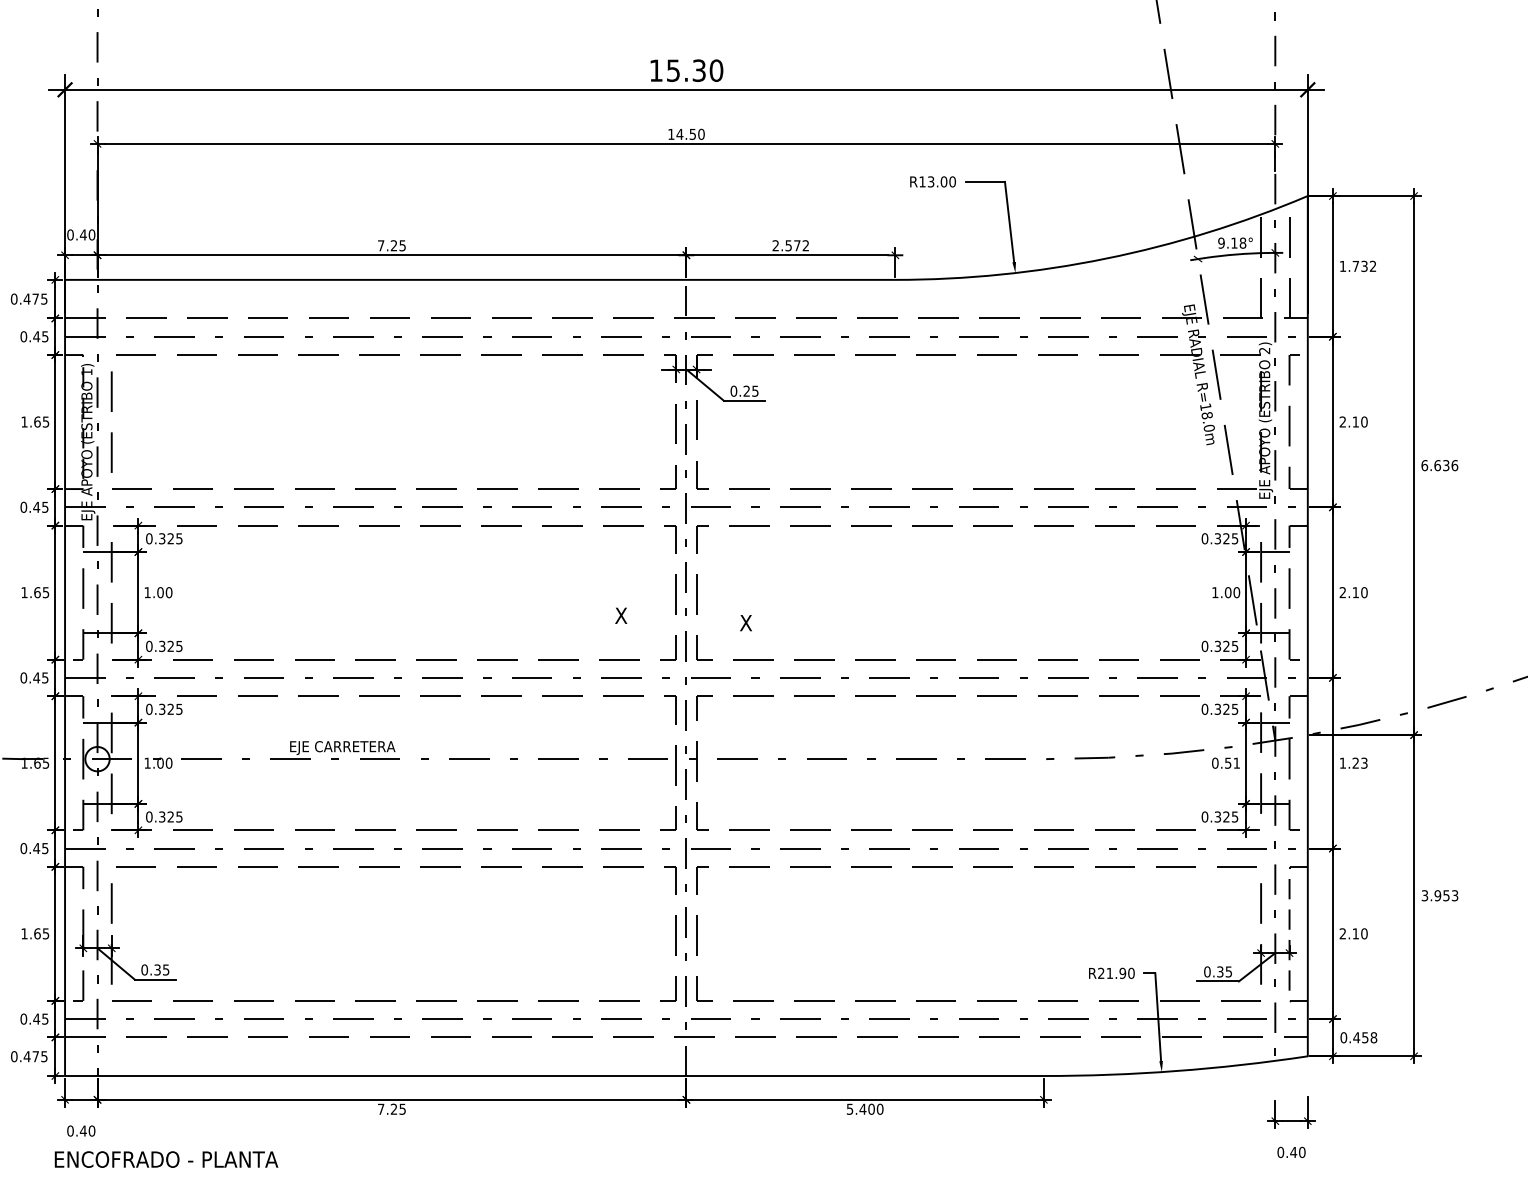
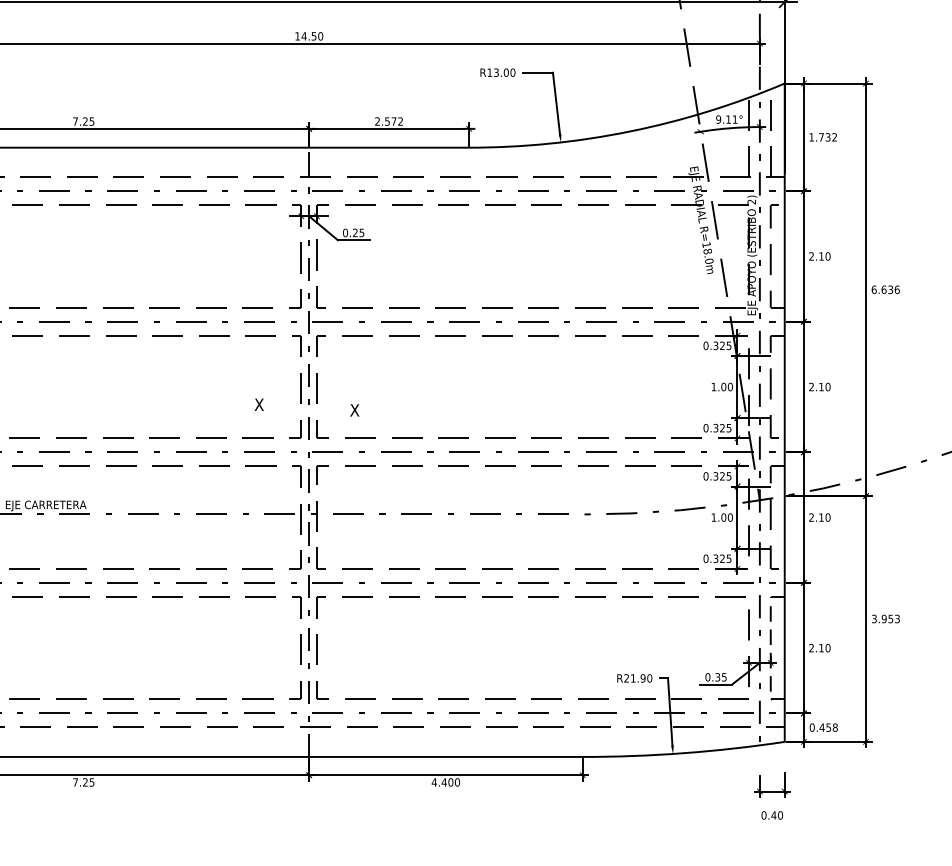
text: (1242, 242) -> (734, 119), 9.18° -> 9.11°
text: (1226, 762) -> (722, 517), 0.51 -> 1.00
text: (1353, 762) -> (819, 517), 1.23 -> 2.10
text: (849, 1108) -> (433, 781), 5.400 -> 4.400

